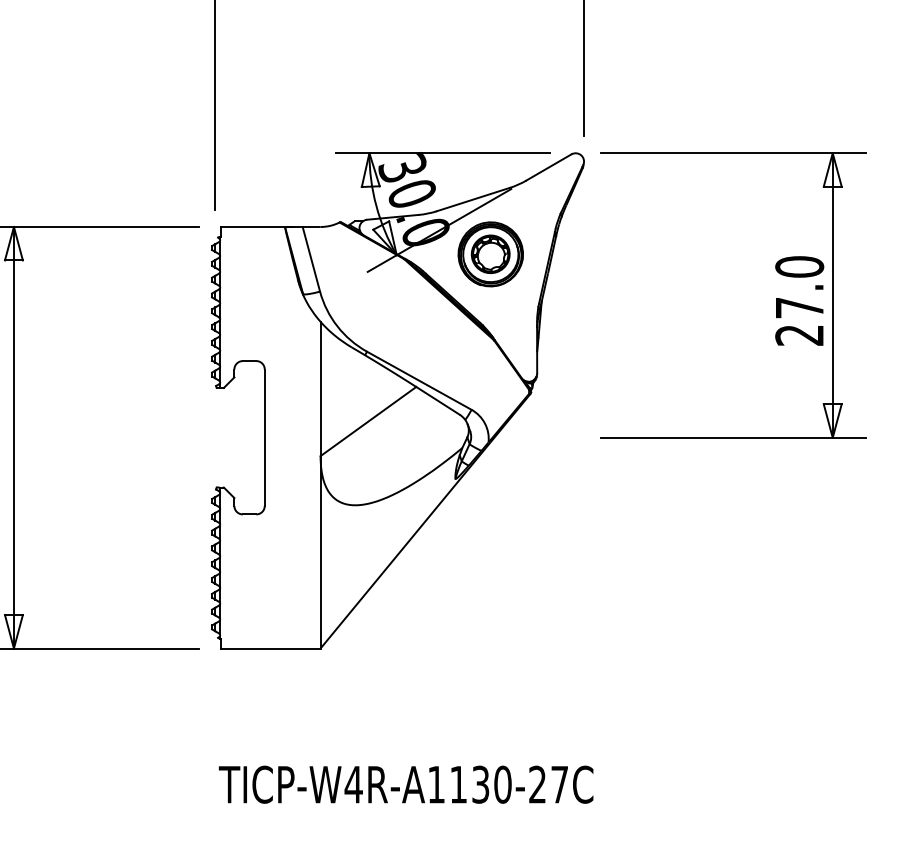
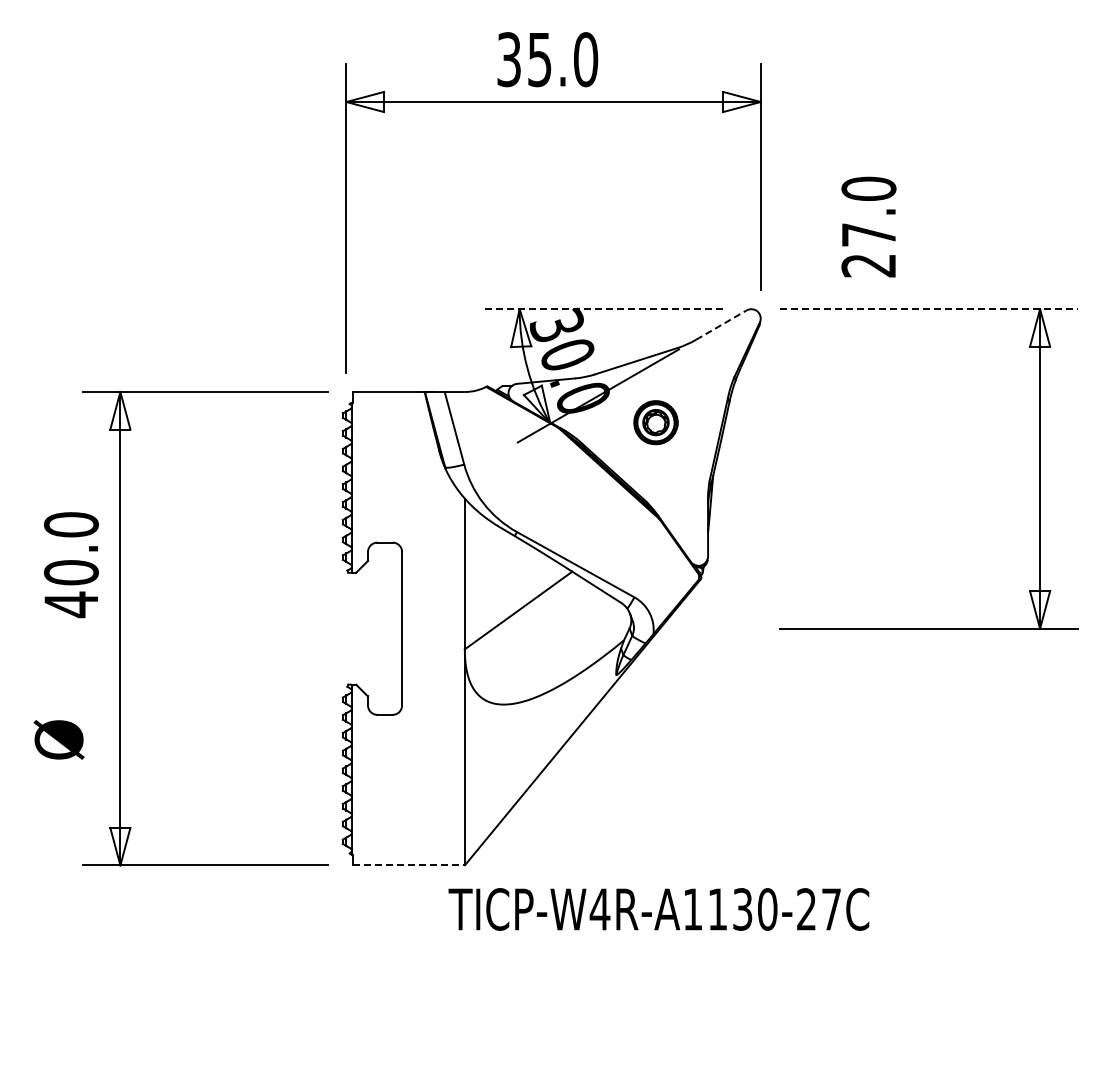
line: (443, 153) -> (602, 309), solid -> dashed
line: (734, 153) -> (929, 309), solid -> dashed
line: (549, 166) -> (721, 324), solid -> dashed
part: (490, 254) -> (655, 422), size x0.6
text: (799, 300) -> (868, 226), moved
line: (271, 648) -> (409, 865), solid -> dashed
text: (405, 784) -> (658, 909), moved

